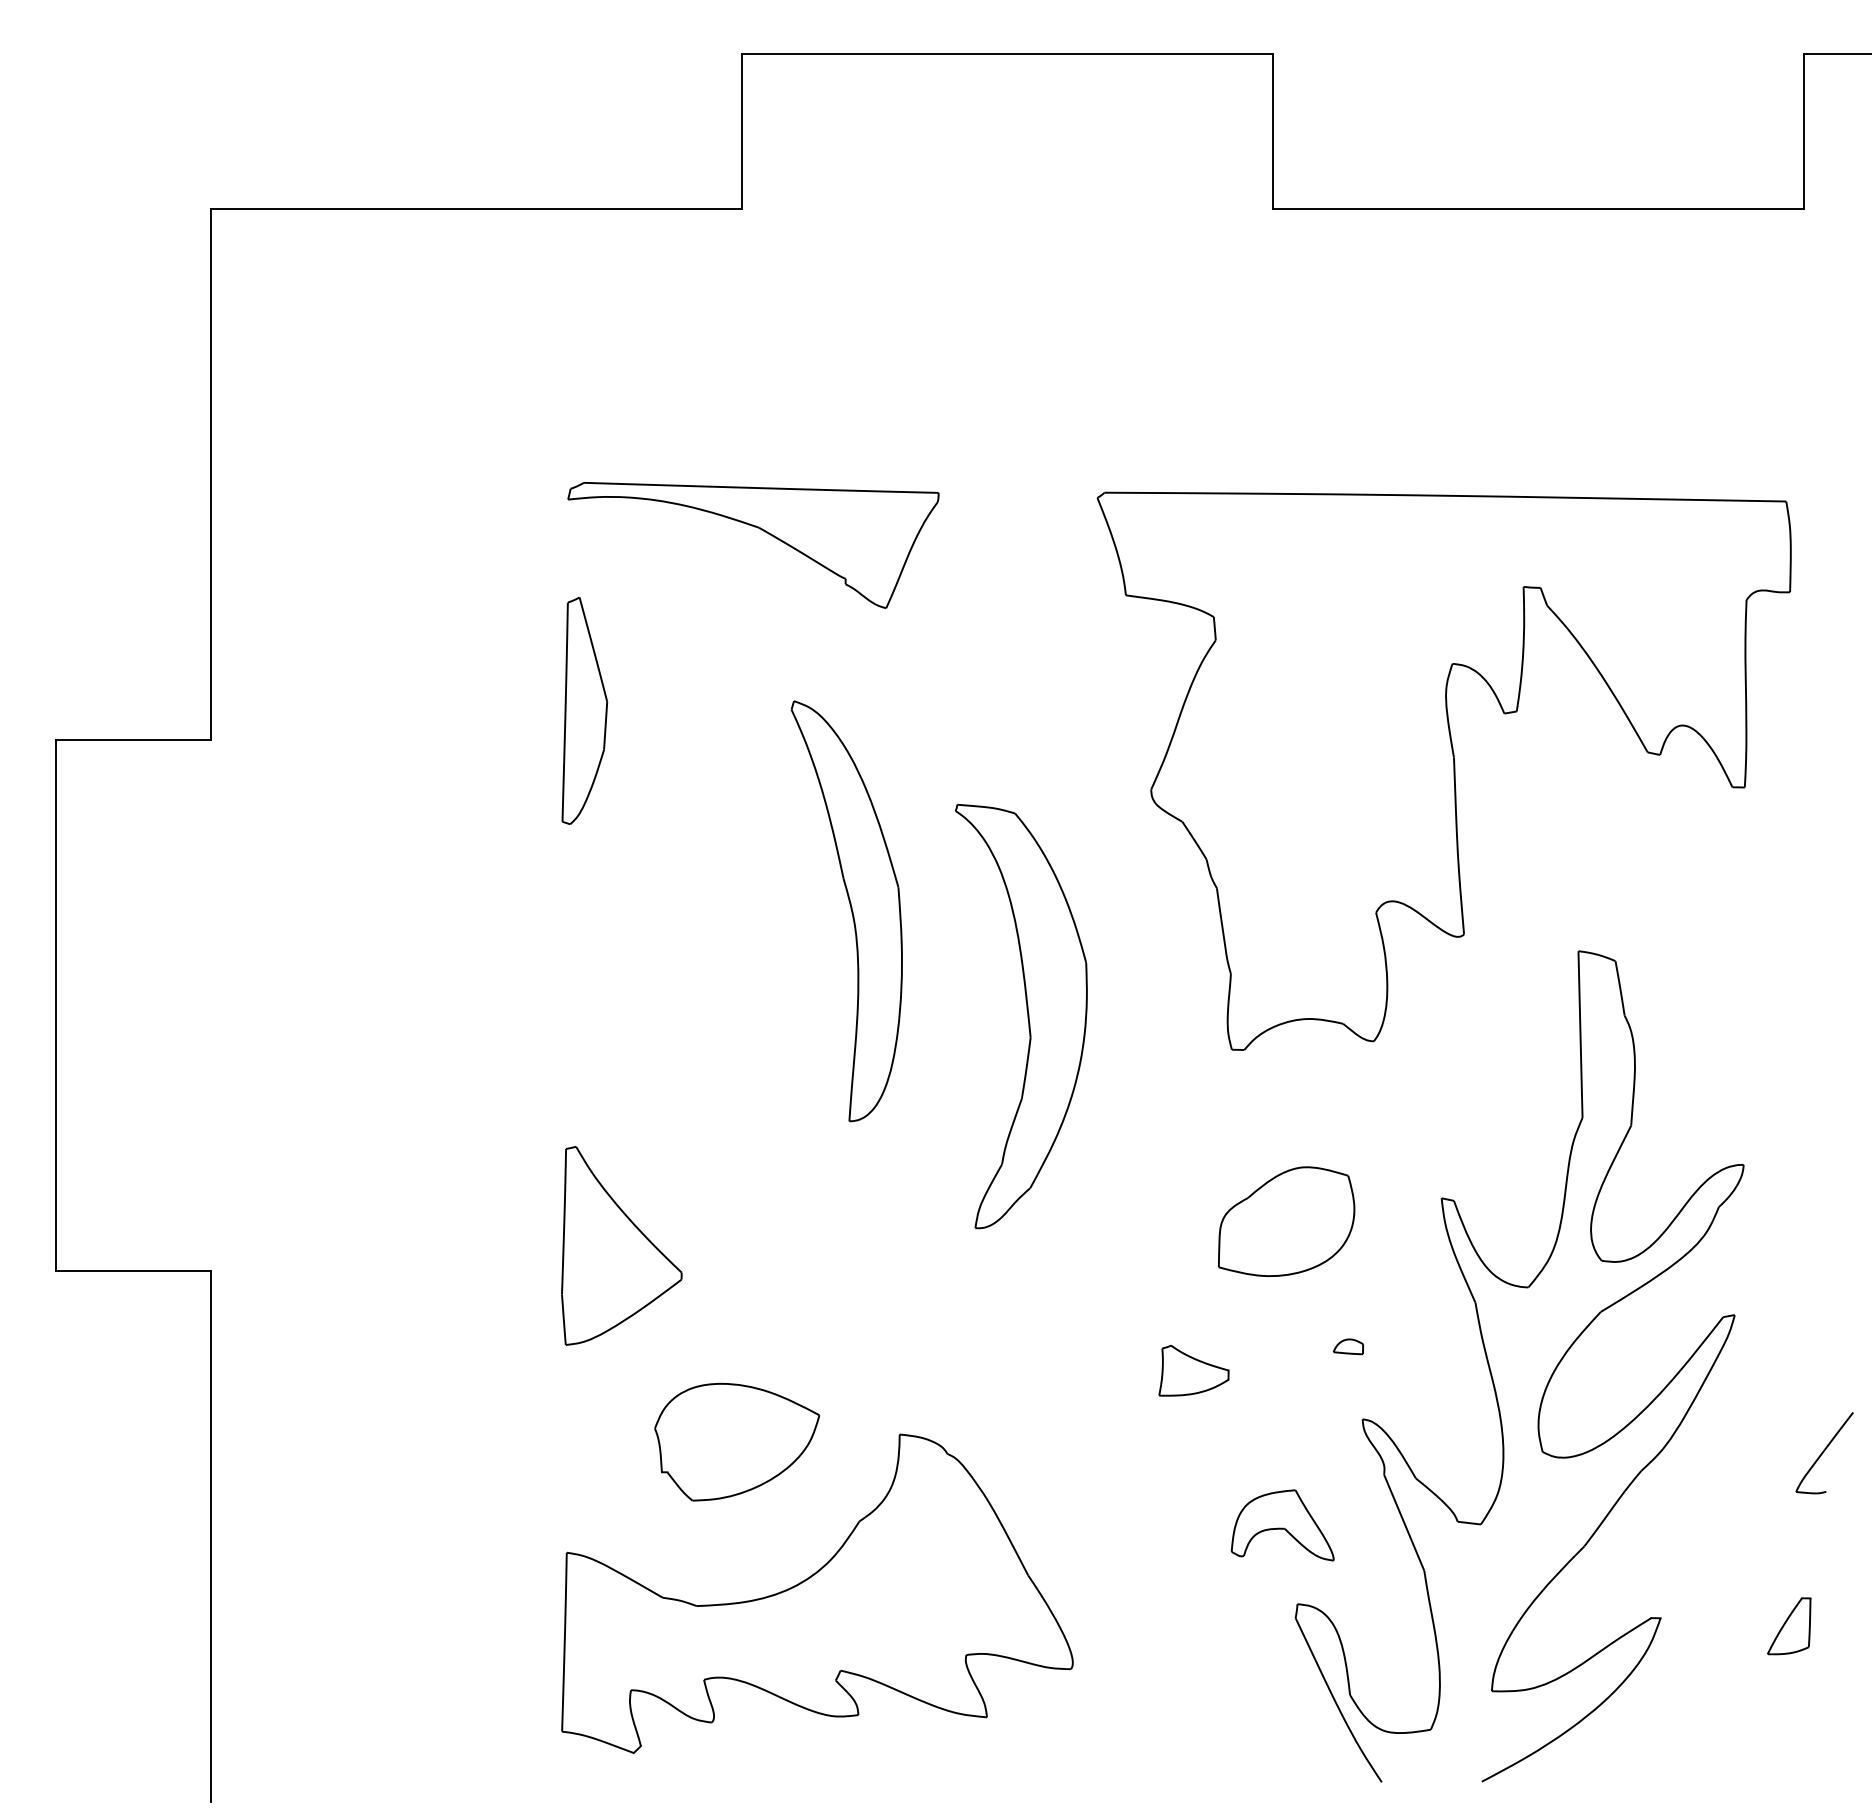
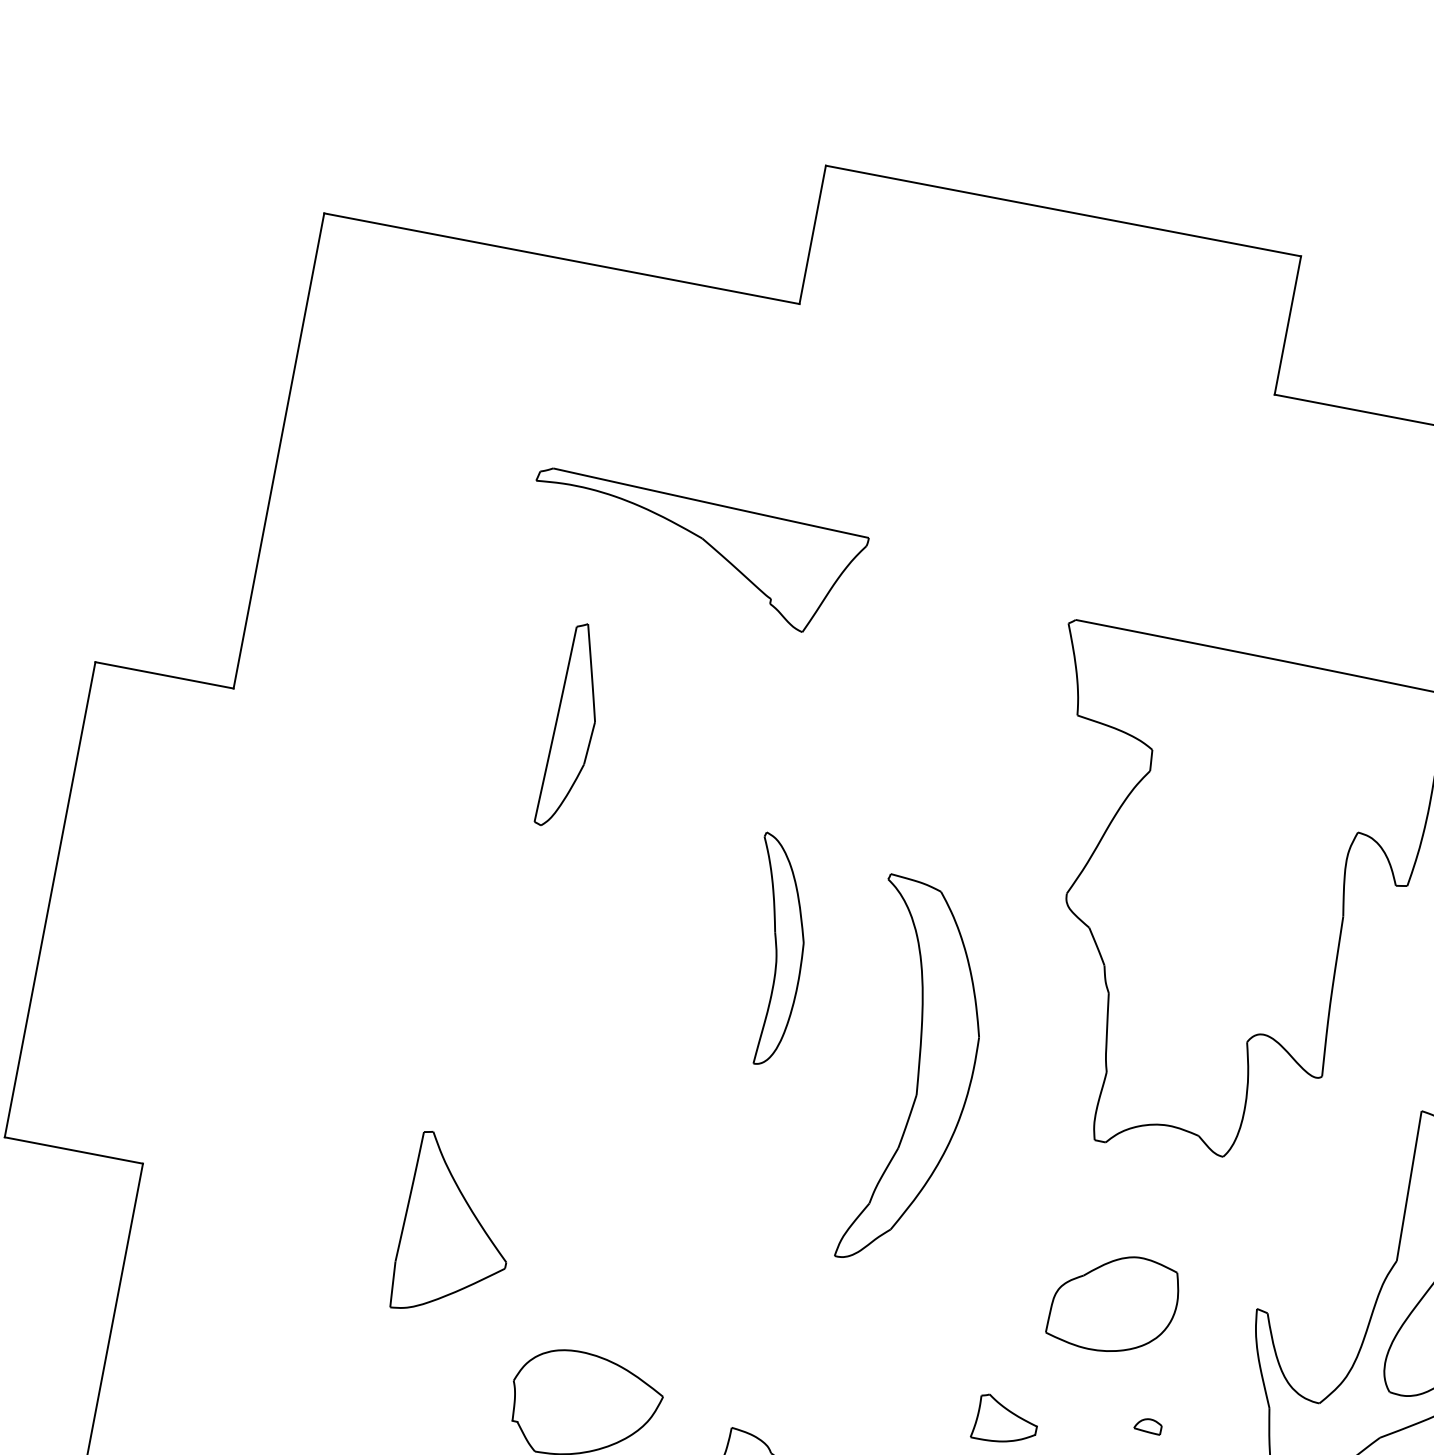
part: (761, 530) -> (703, 541), moved
part: (846, 911) -> (773, 950), size x0.6
part: (621, 1245) -> (457, 1227), moved

